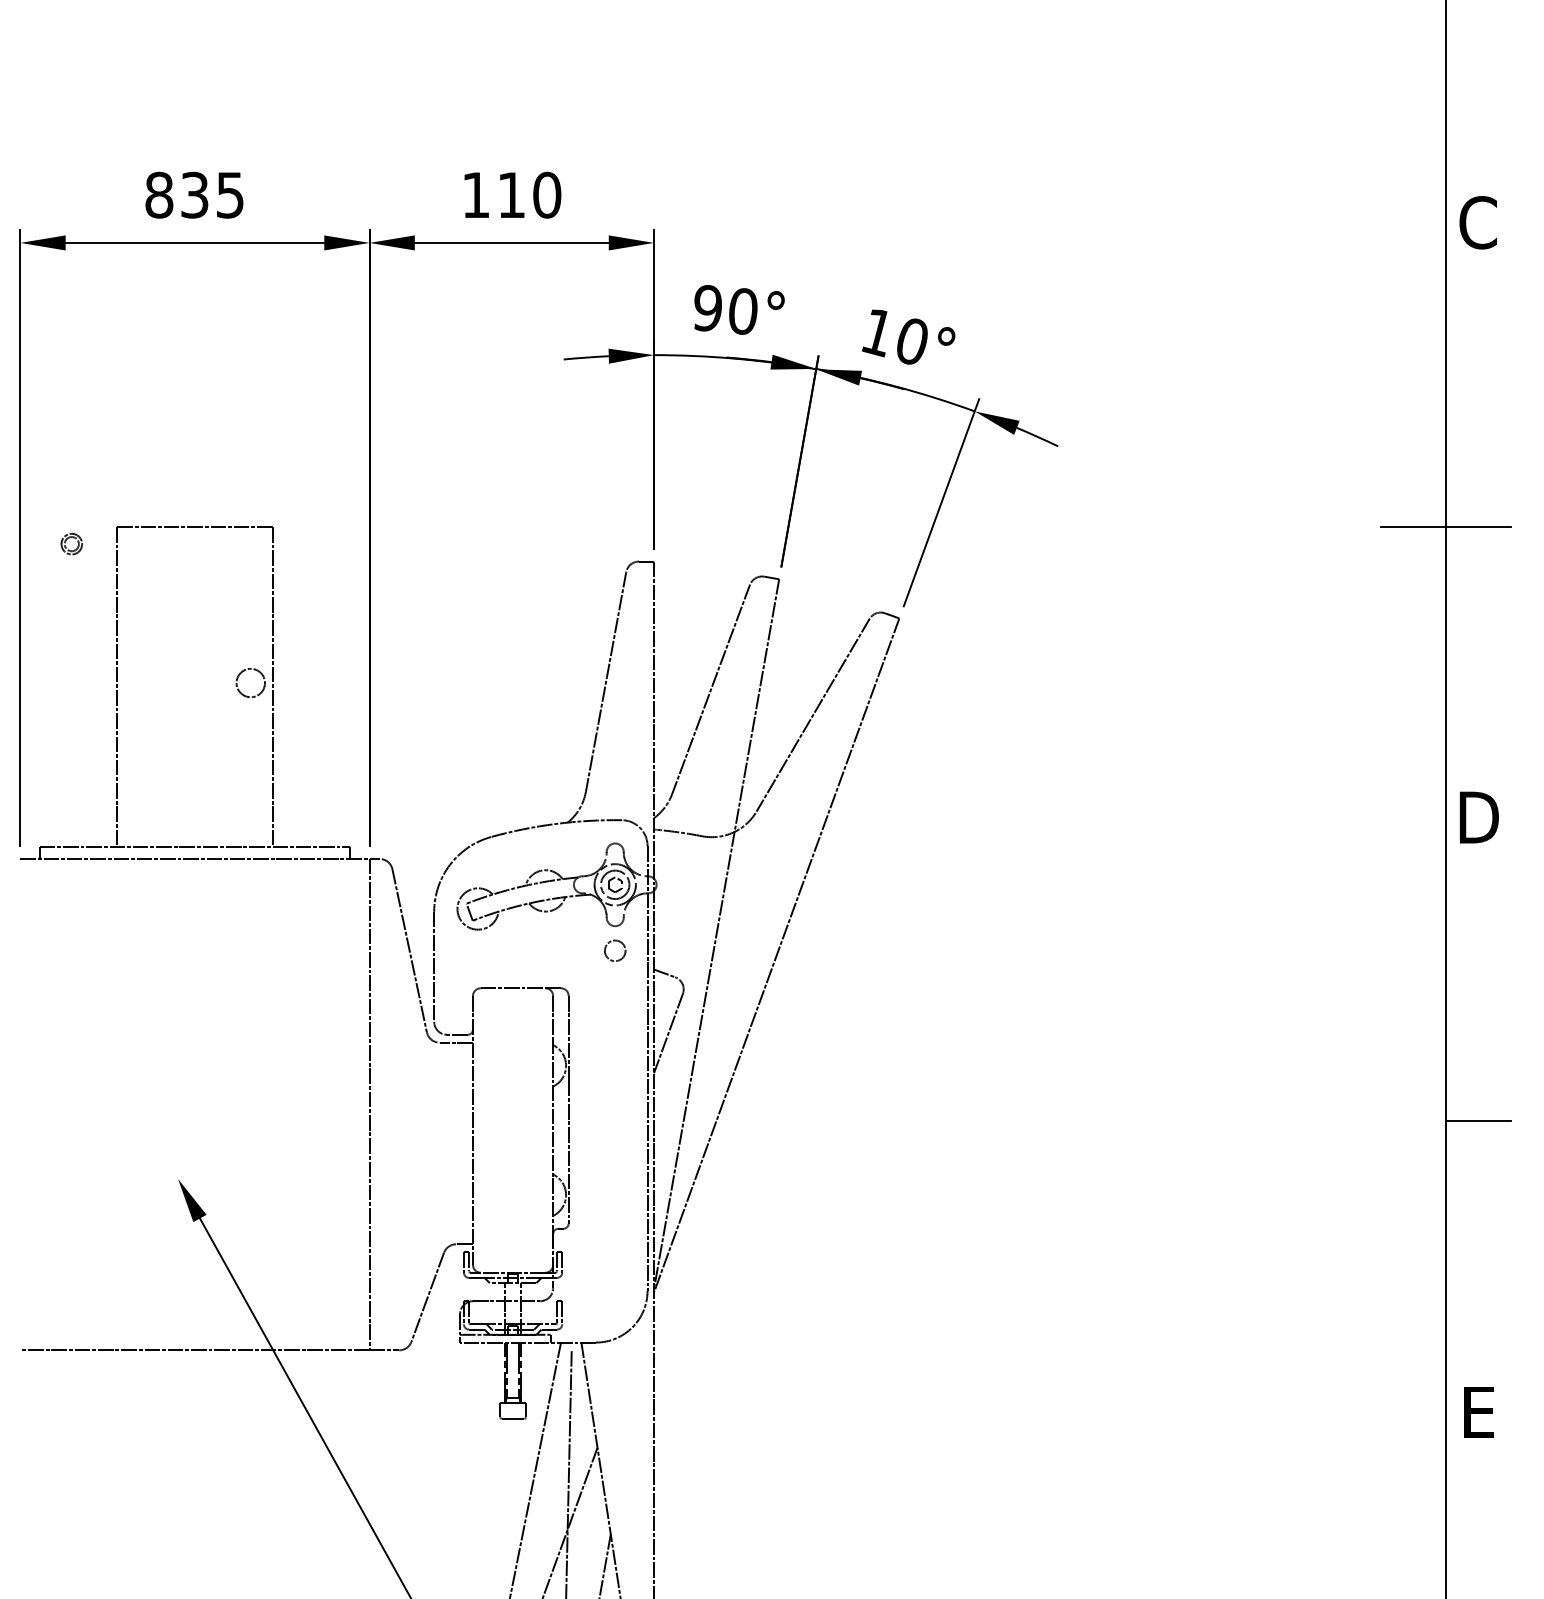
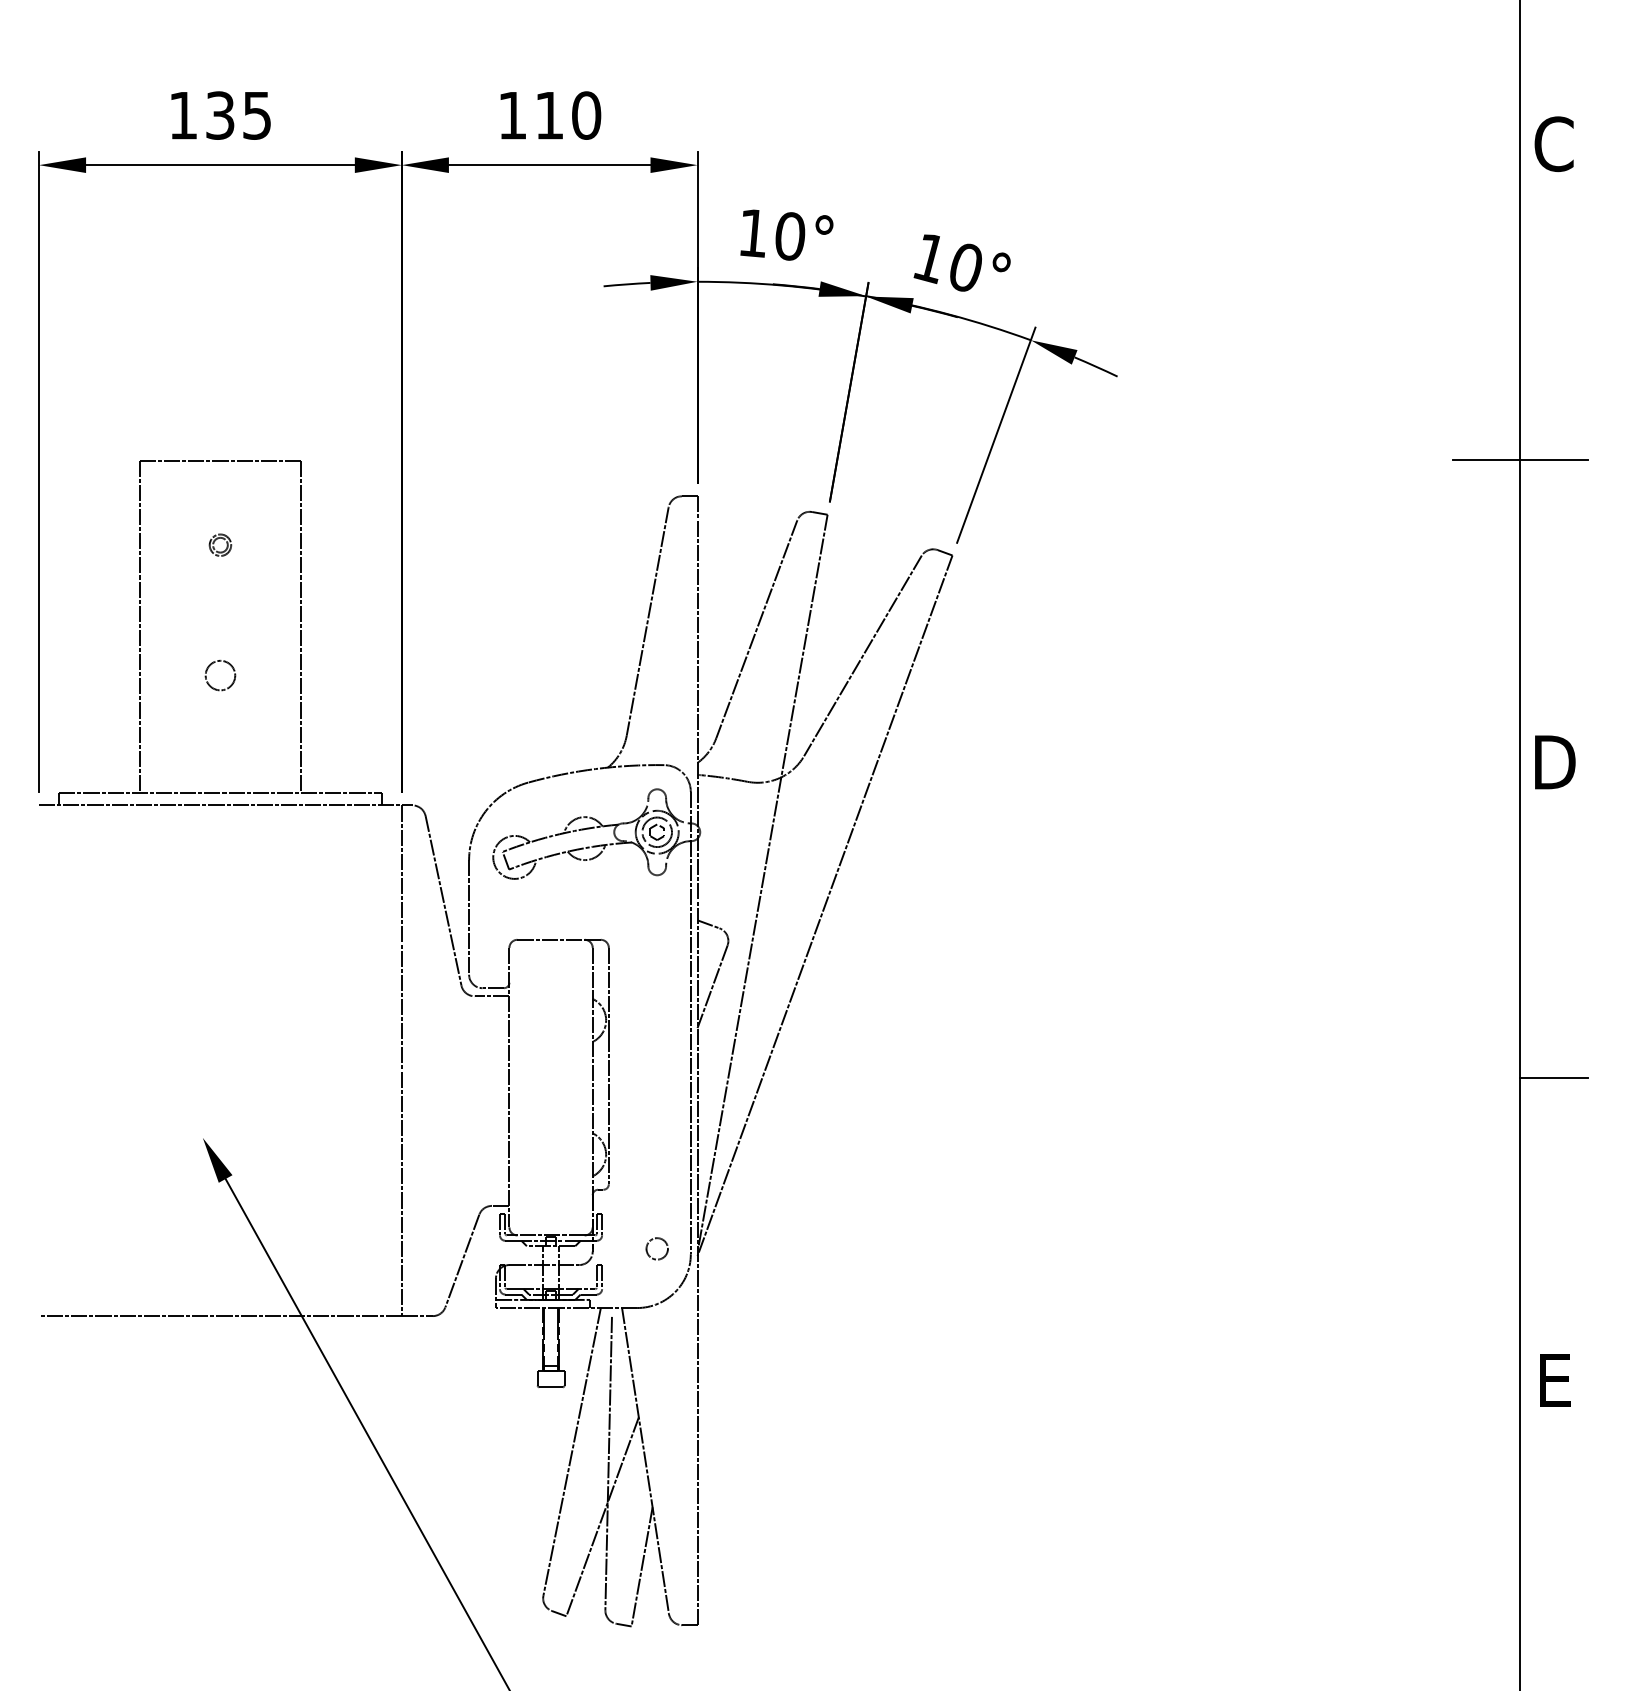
text: (159, 195) -> (183, 115), 835 -> 135
text: (707, 307) -> (753, 232), 90° -> 10°
part: (71, 543) -> (220, 544), moved
circle: (250, 682) -> (220, 675), moved
circle: (614, 950) -> (656, 1248), moved

